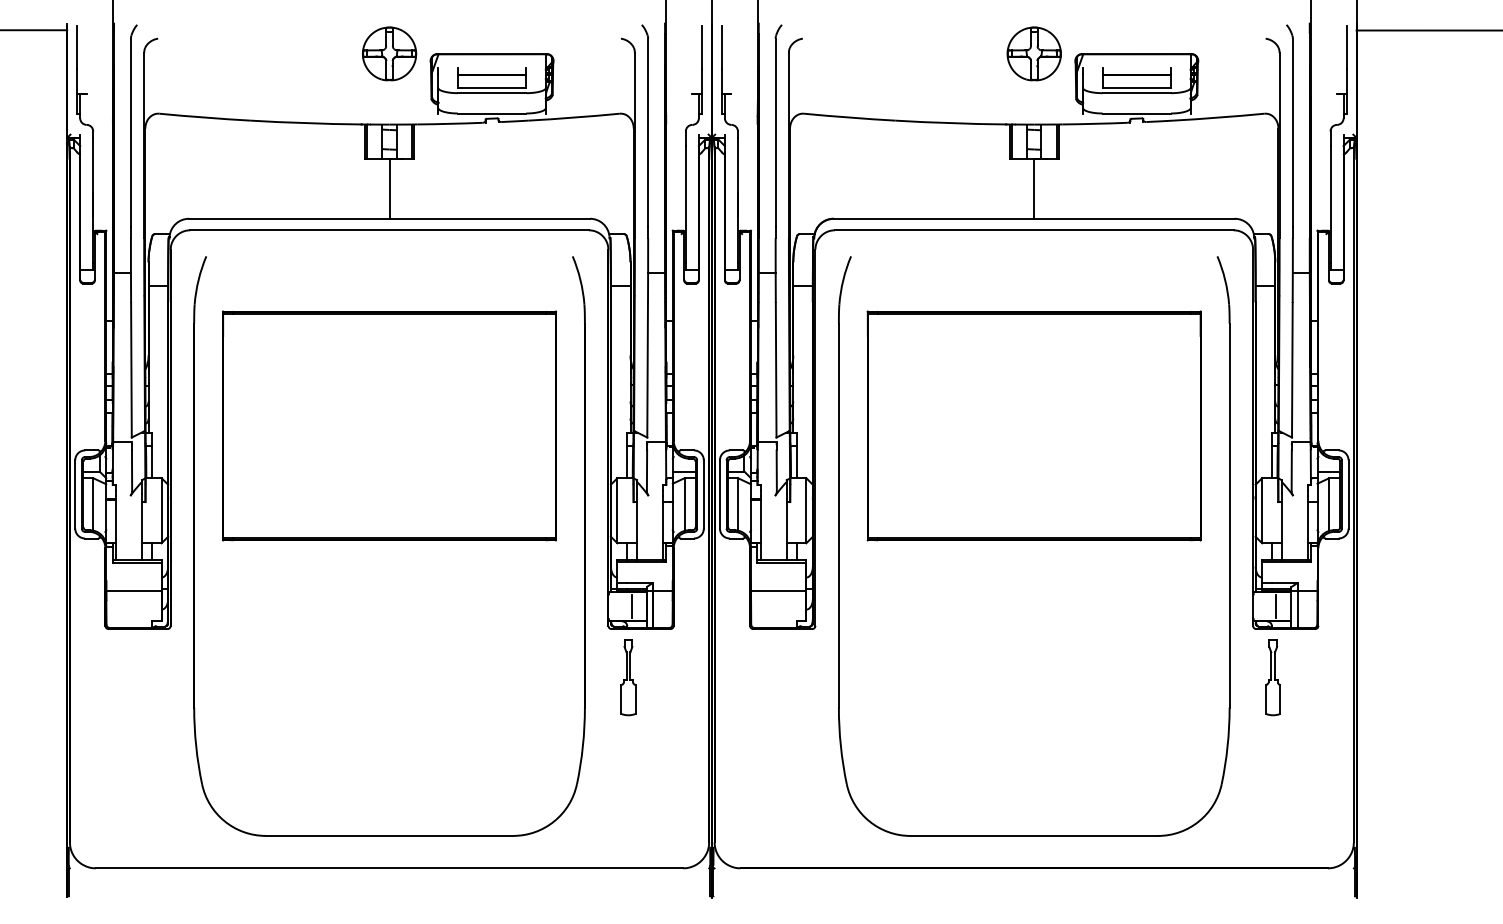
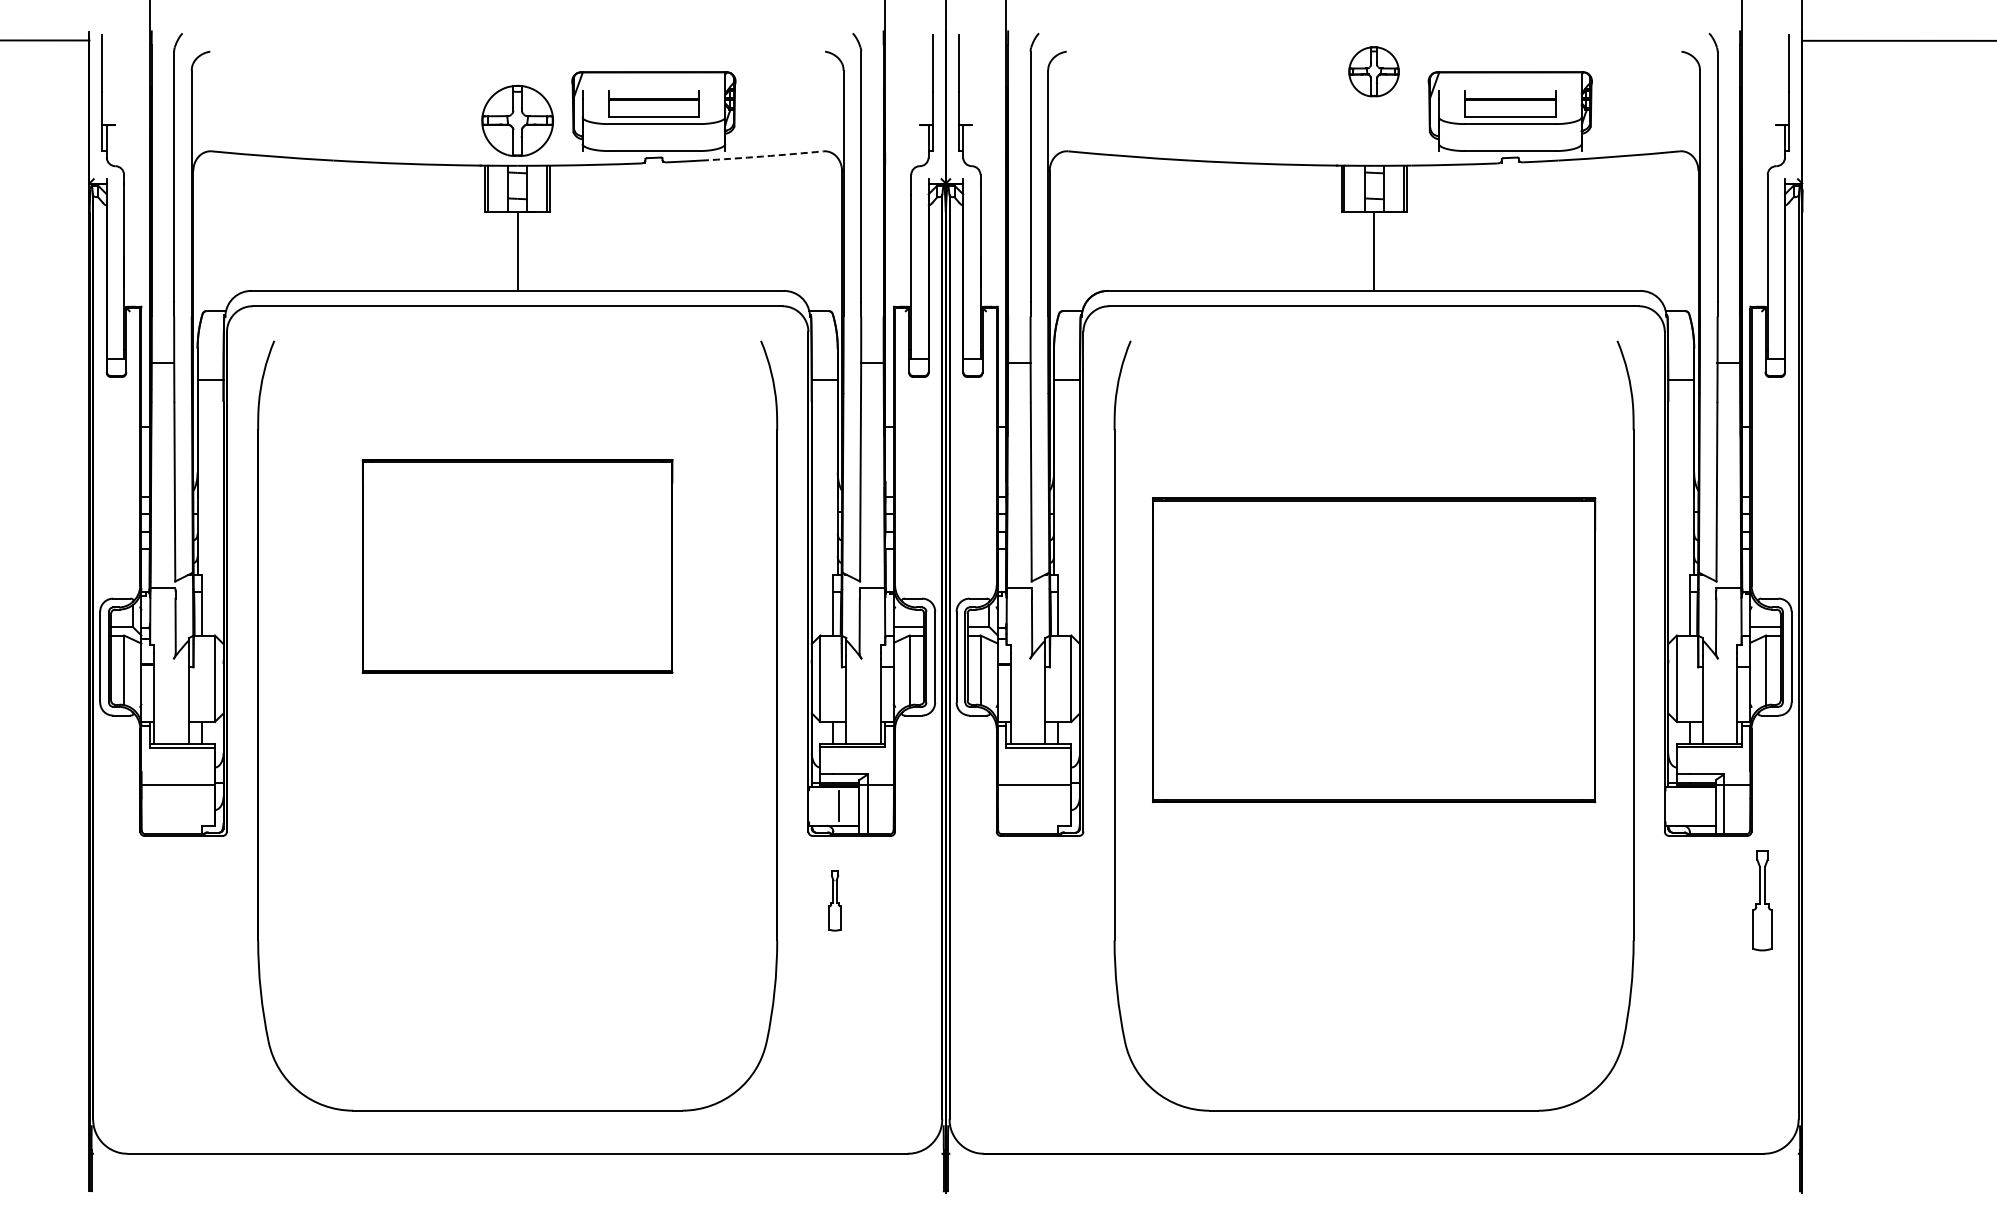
part: (389, 53) -> (517, 120), moved
part: (1033, 53) -> (1373, 71), size x0.7
arc: (573, 117) -> (762, 156), solid -> dashed
part: (389, 426) -> (517, 566), size x0.7
part: (1034, 426) -> (1374, 650), moved
line: (1276, 606) -> (1695, 806), removed
part: (628, 677) -> (834, 900), size x0.6
part: (1273, 677) -> (1762, 900), moved

